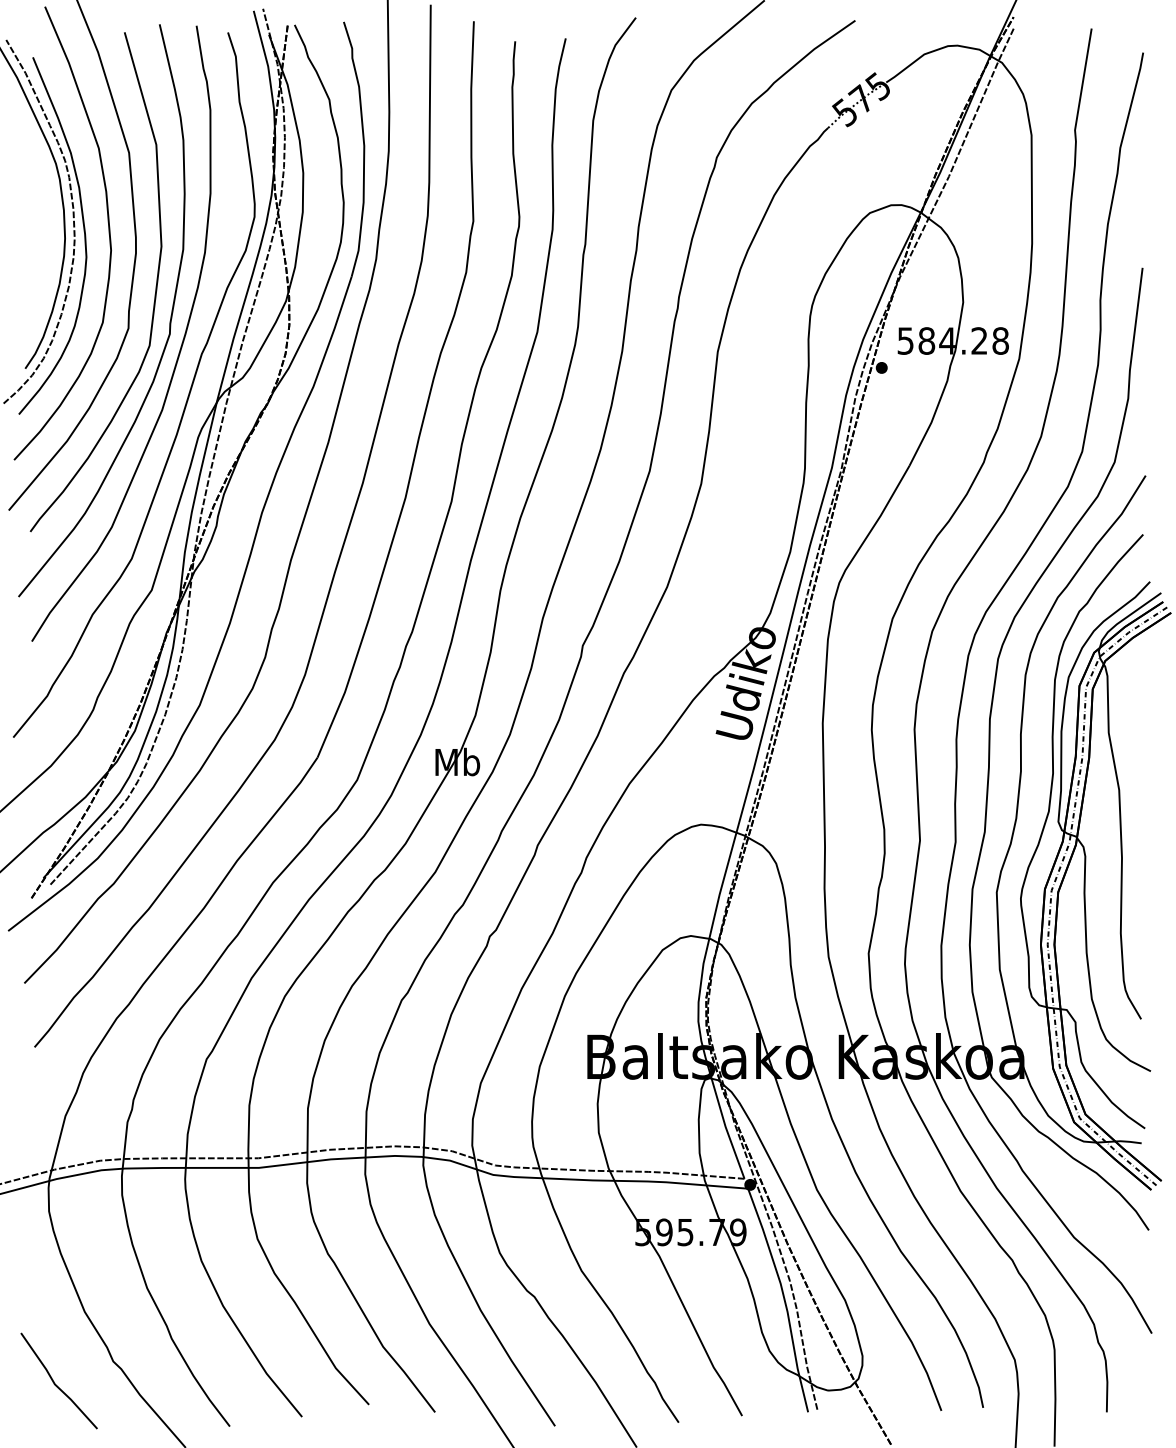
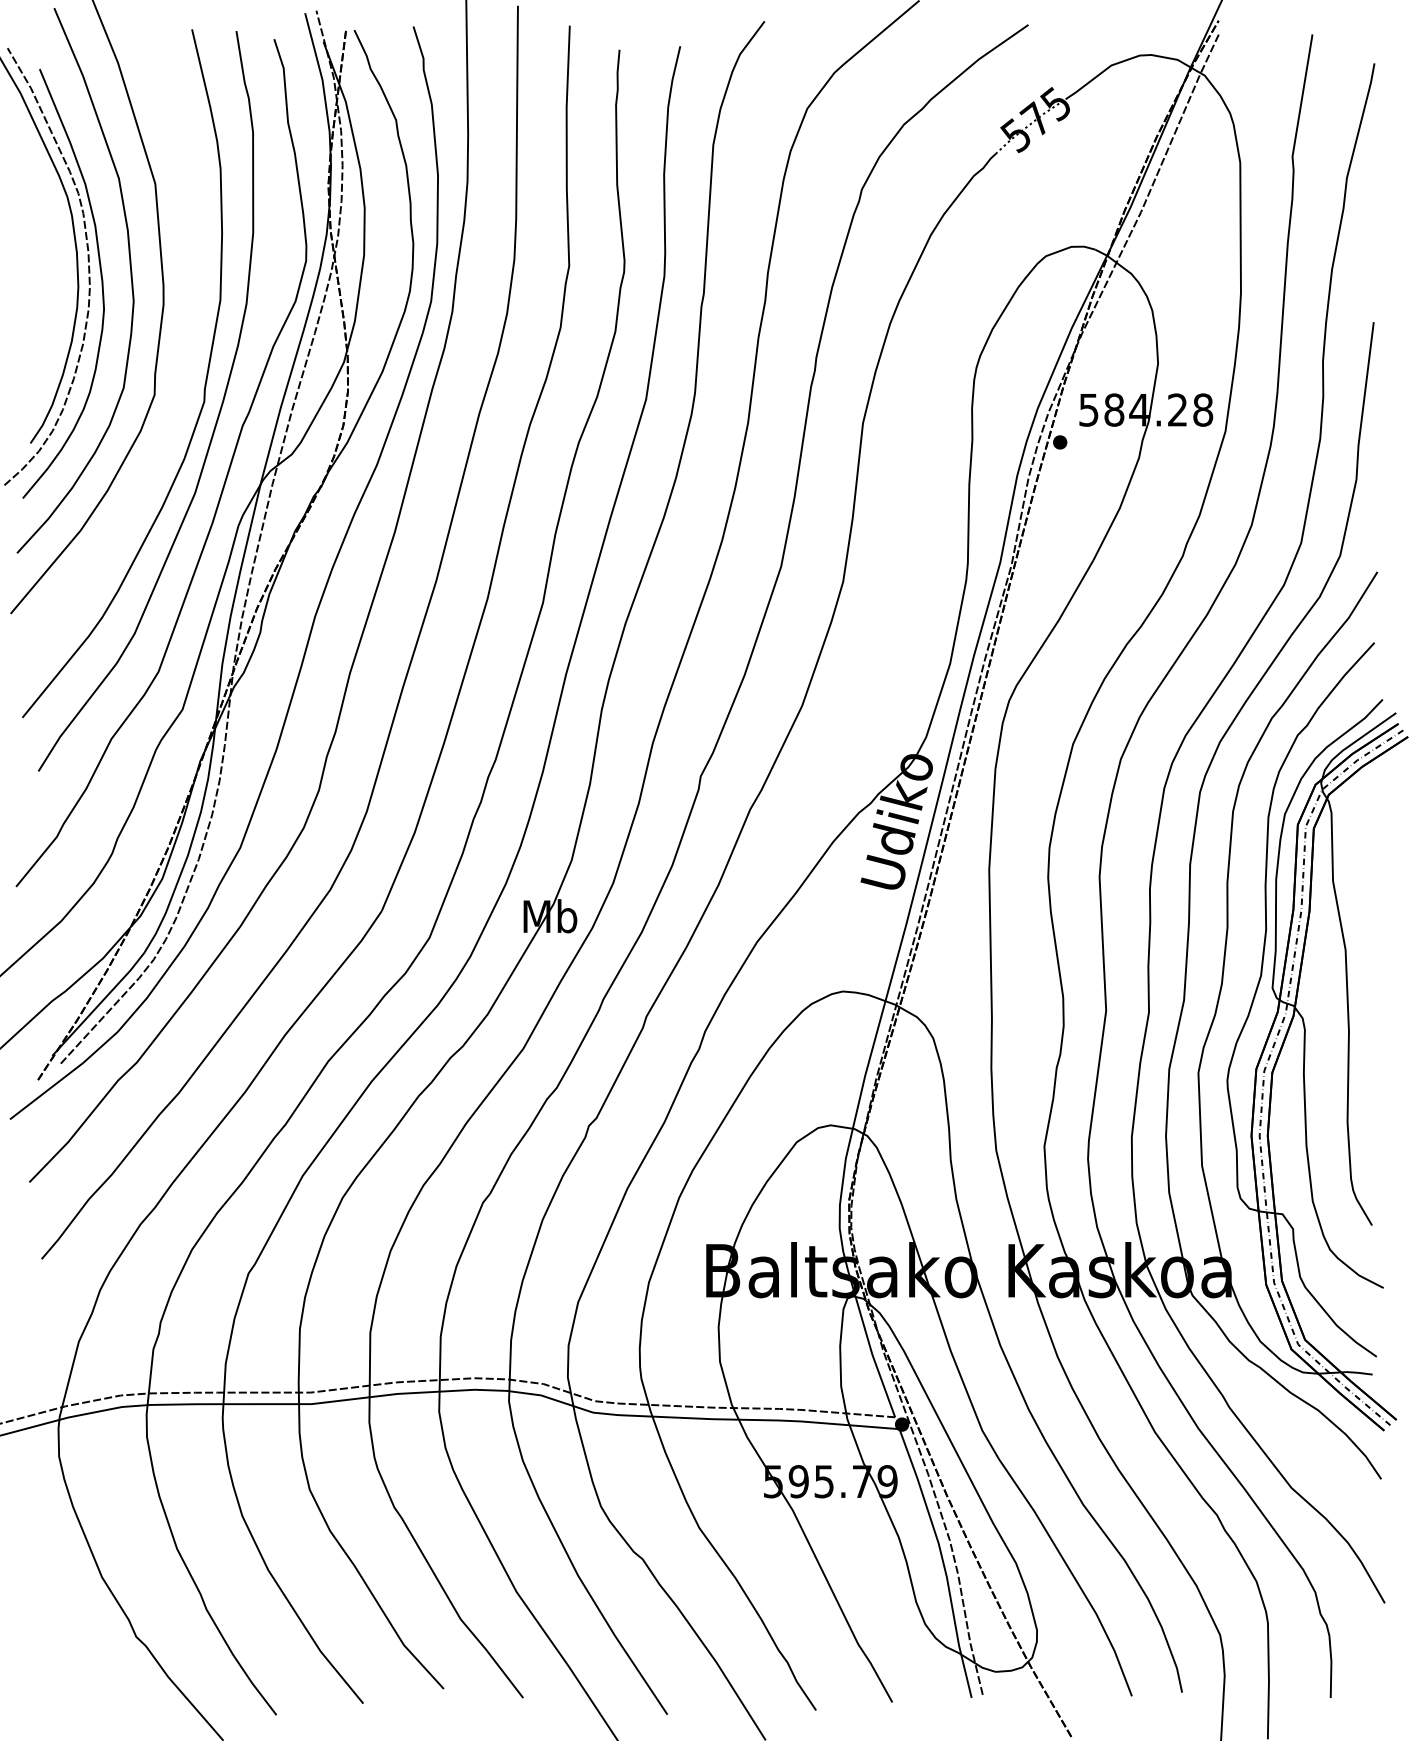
curve: (155, 286) -> (187, 344), removed
line: (54, 1381) -> (65, 1660), removed

